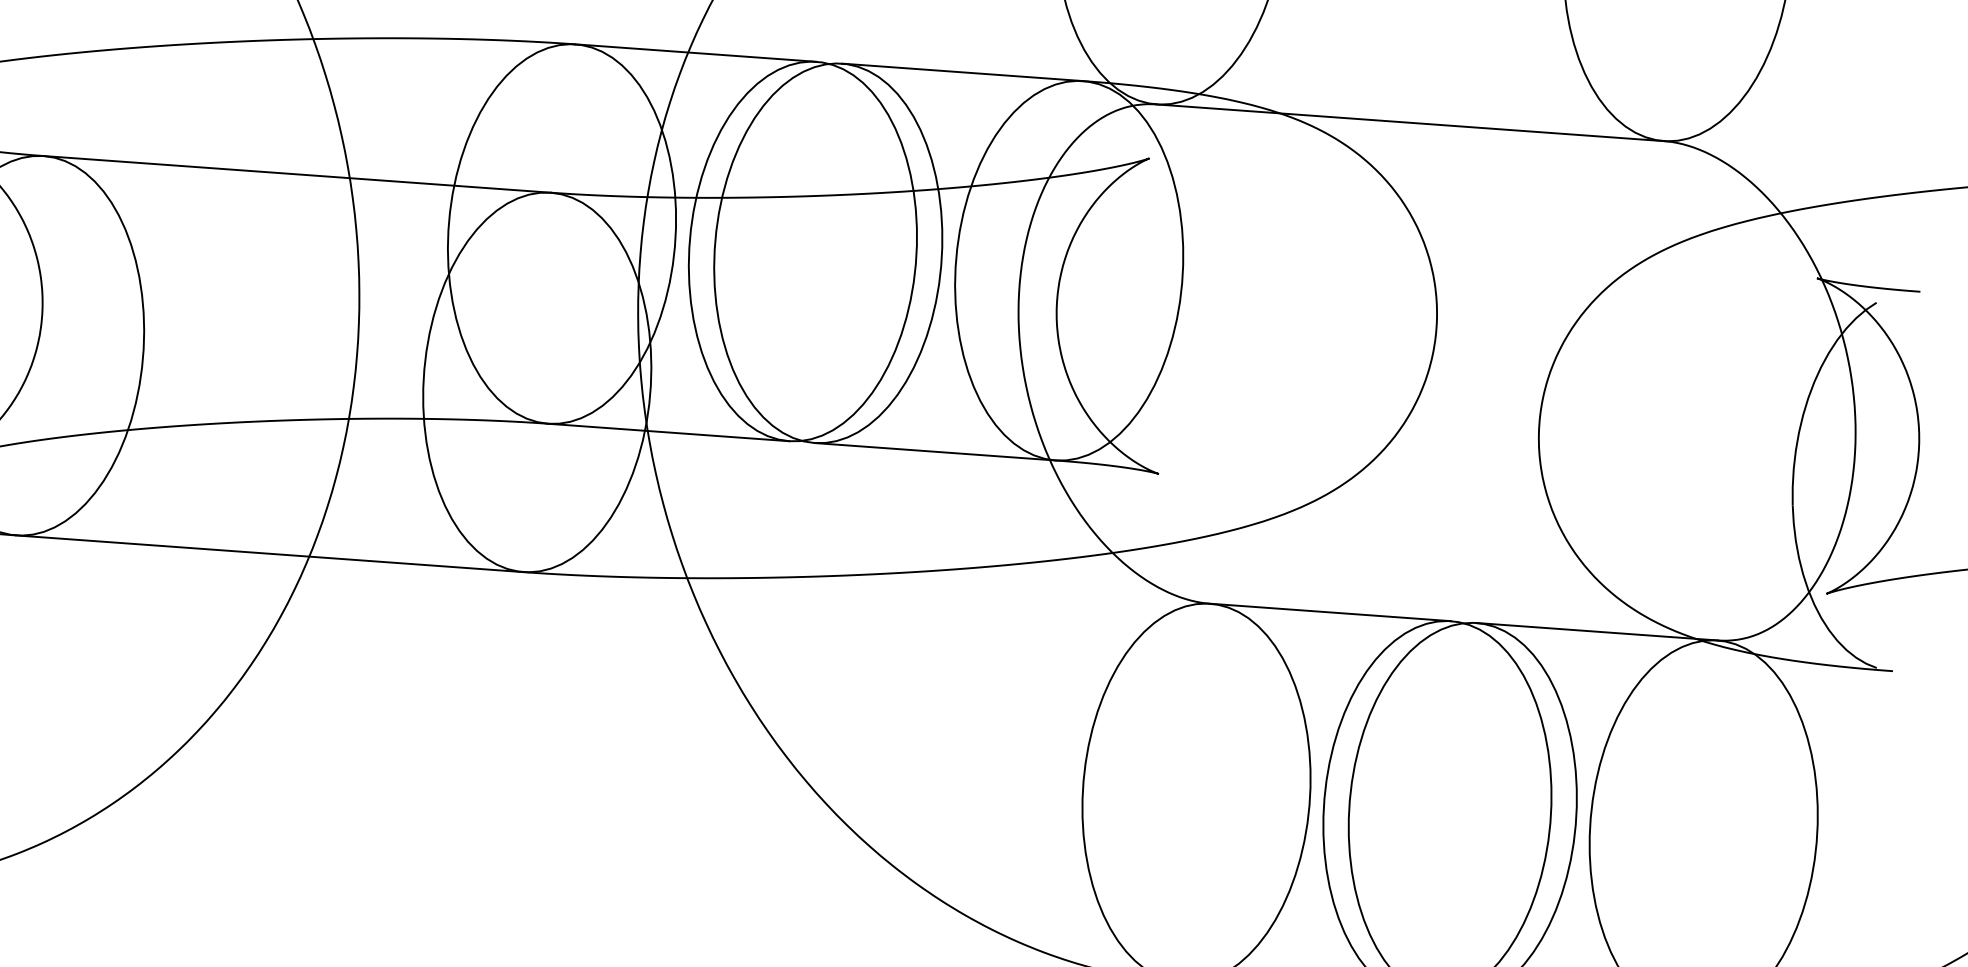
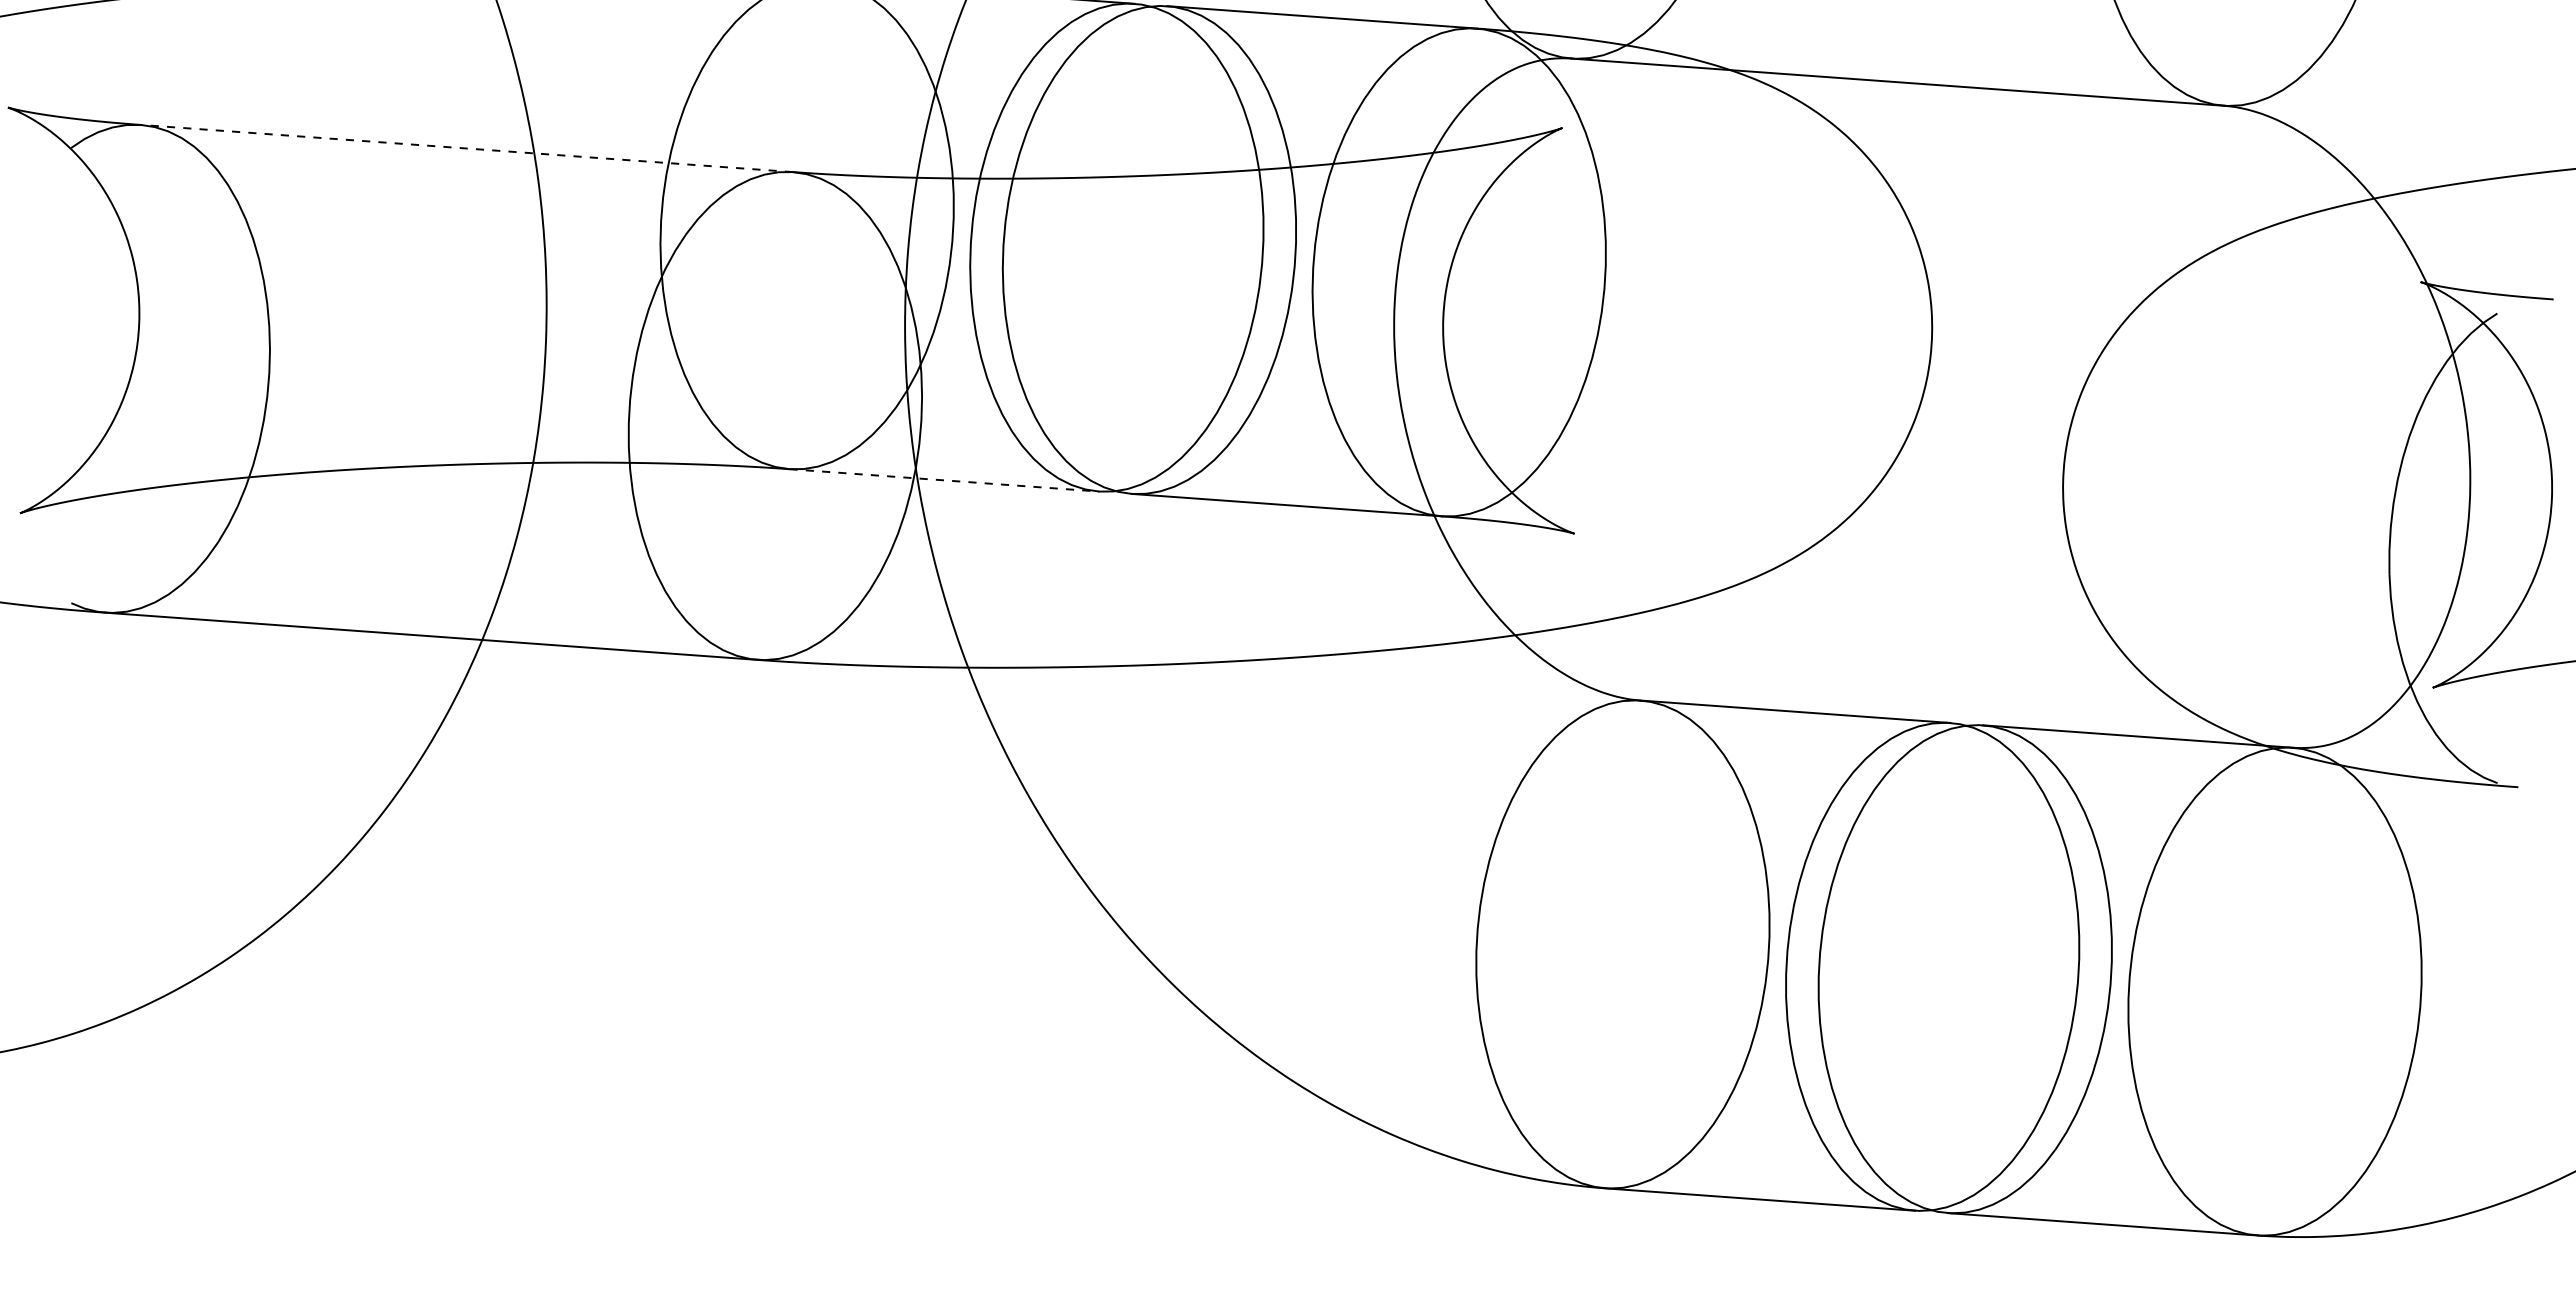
line: (297, 174) -> (466, 148), solid -> dashed
line: (668, 432) -> (944, 480), solid -> dashed

